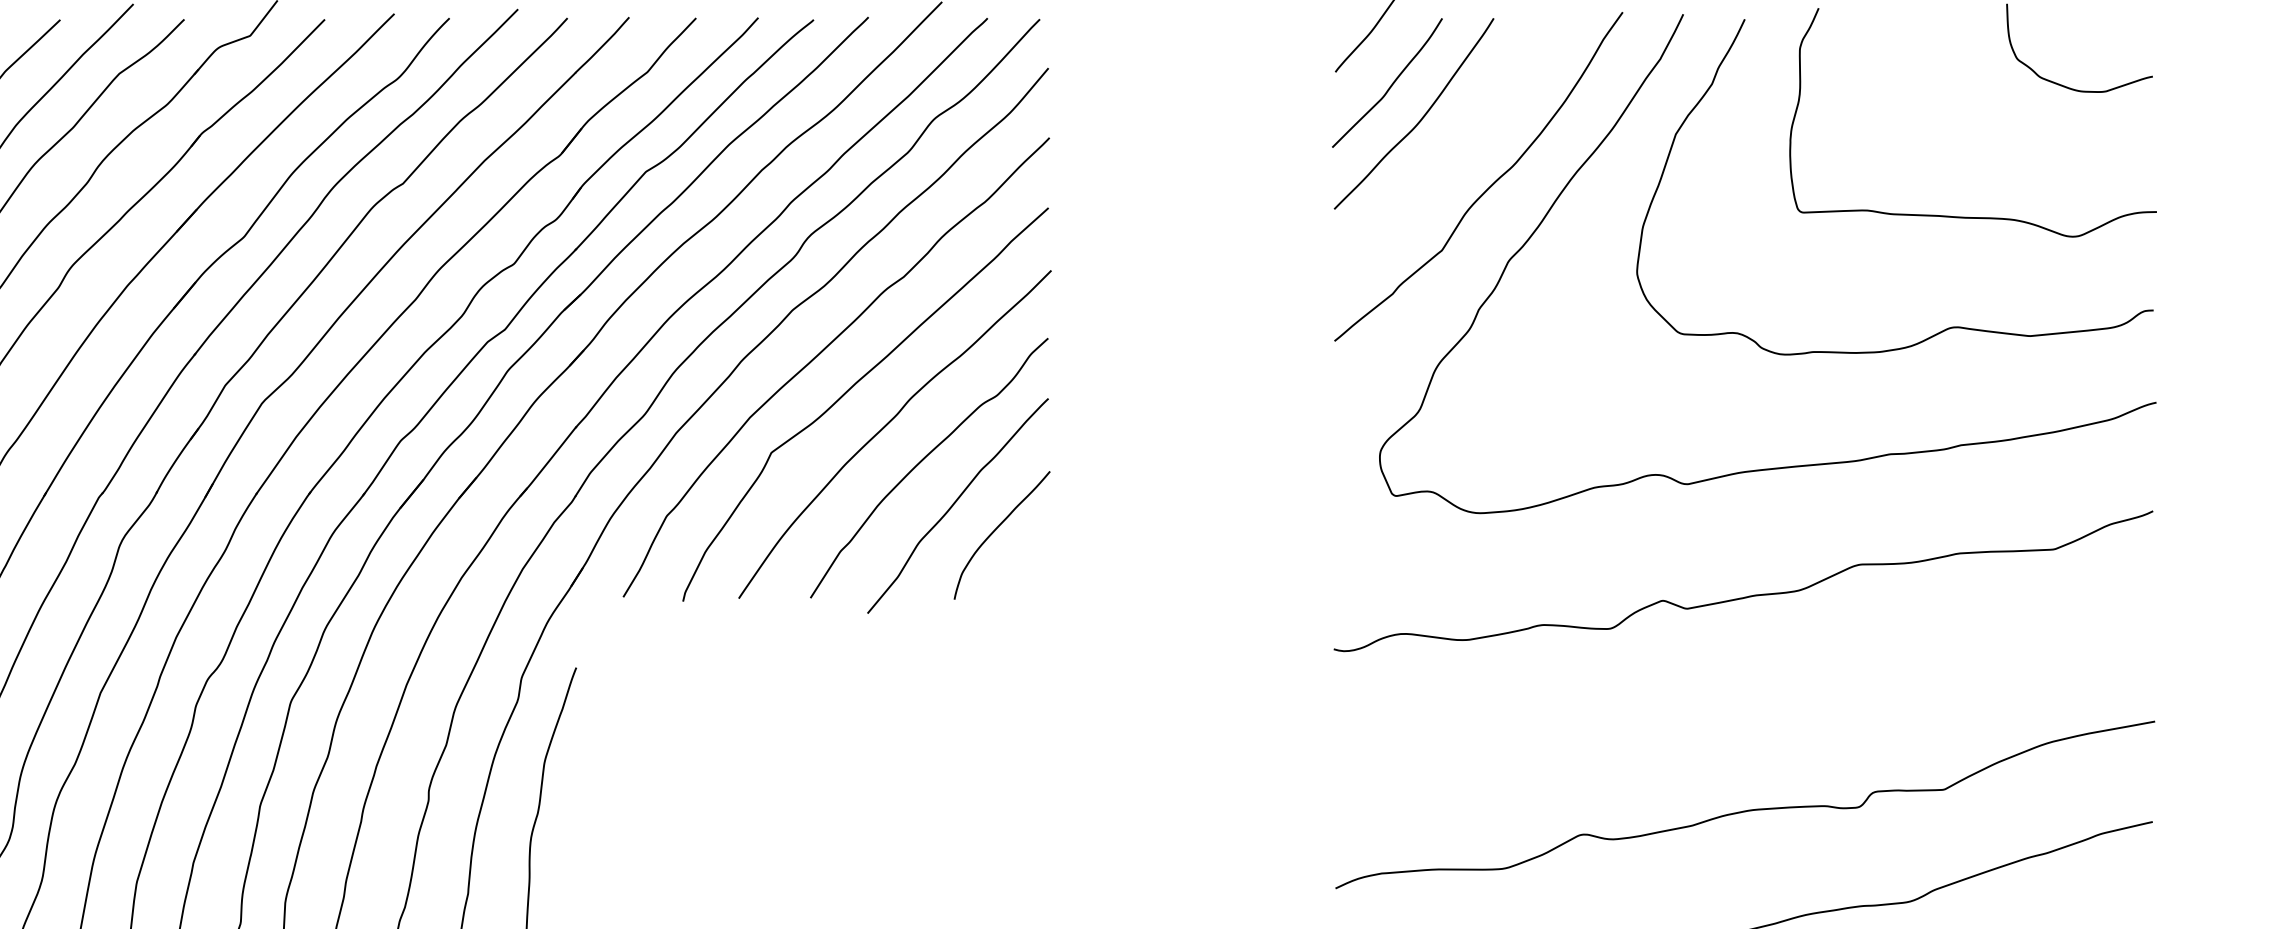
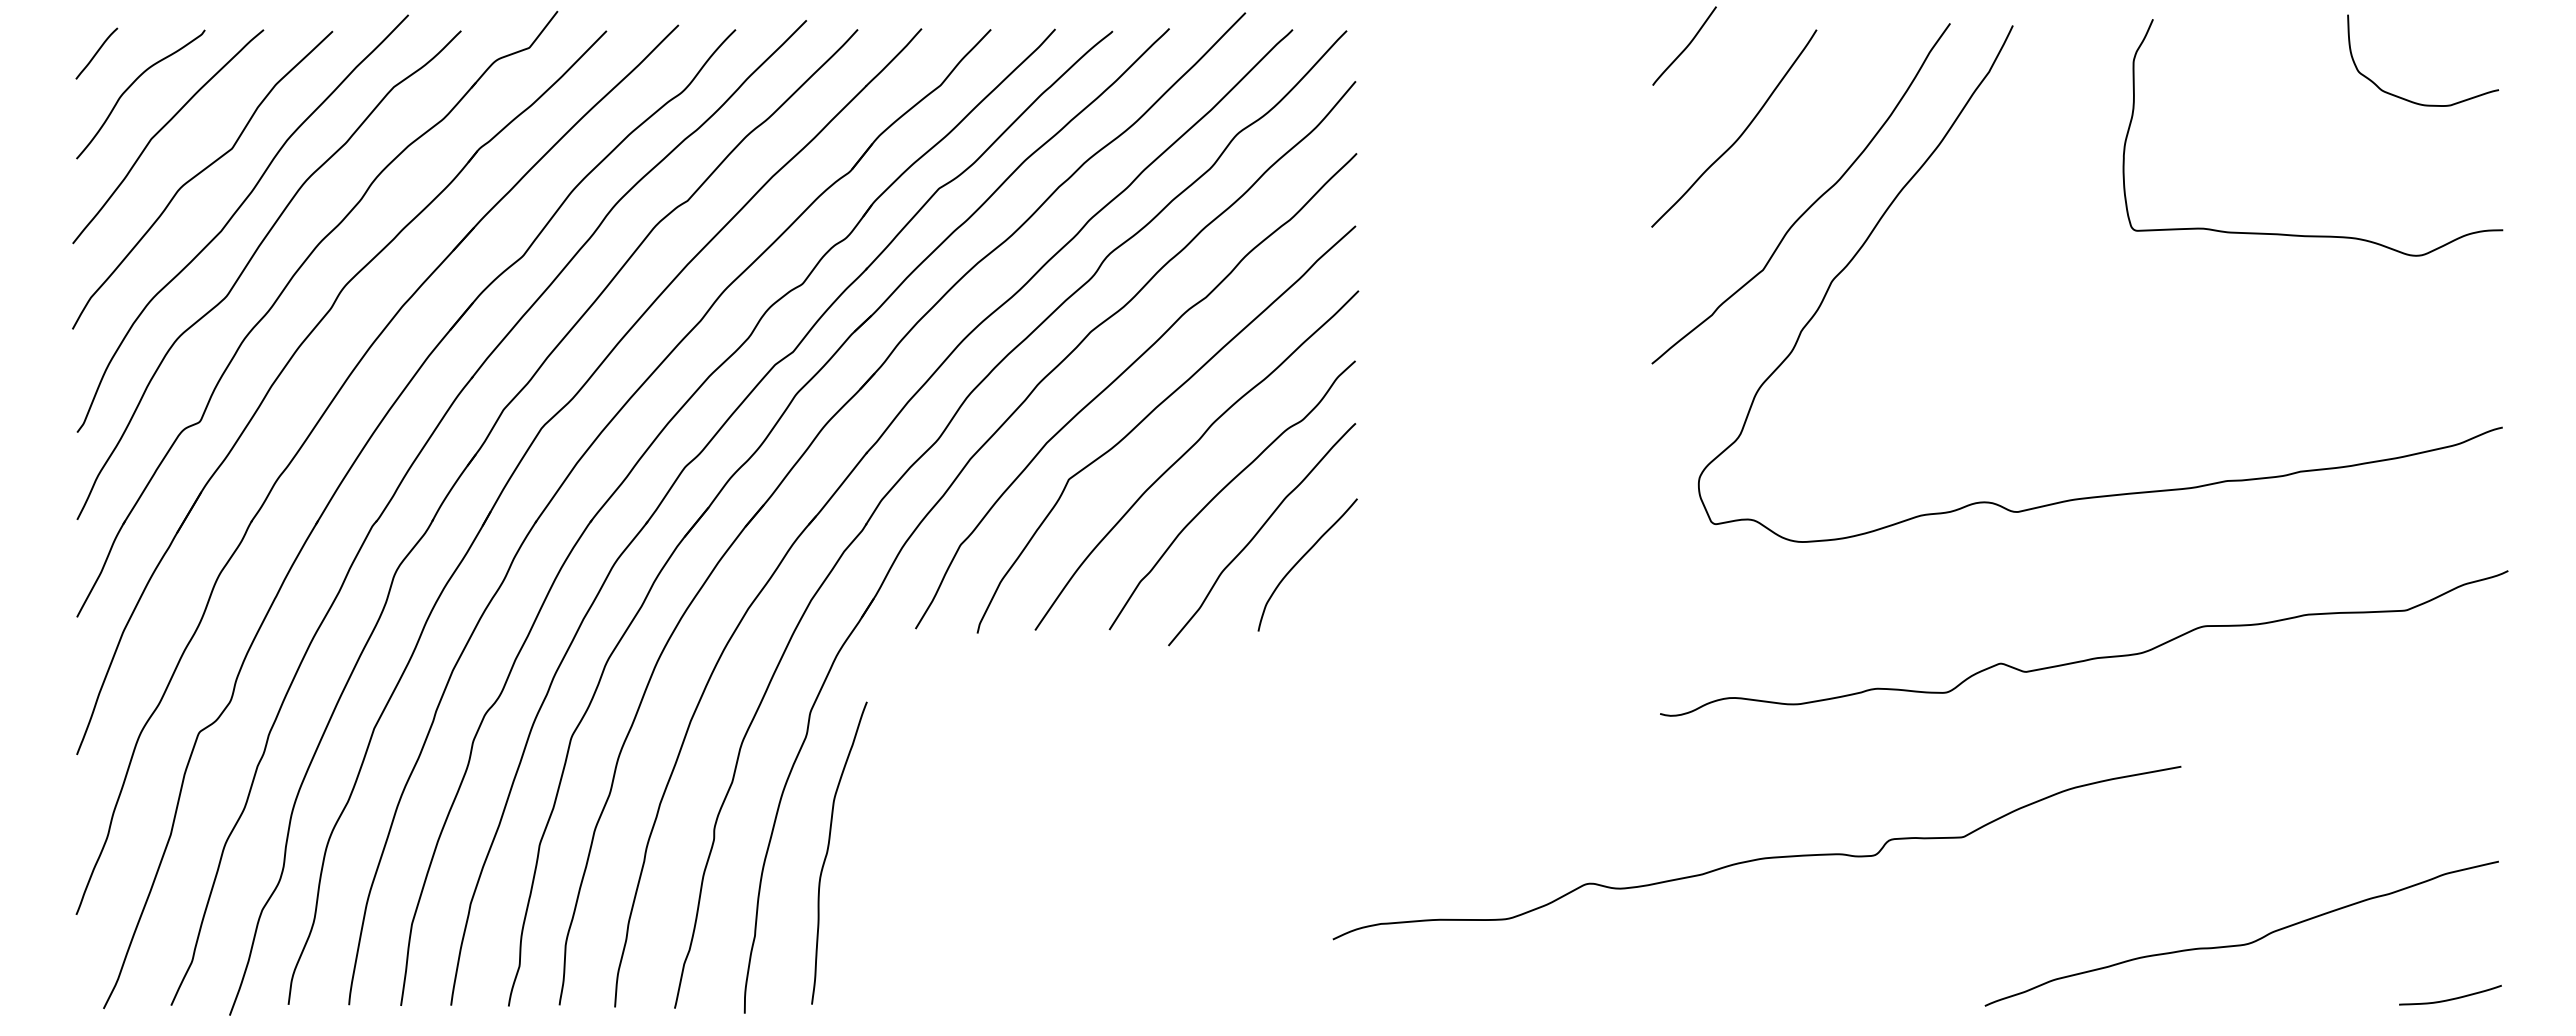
curve: (1390, 85) -> (1709, 99), removed
curve: (1946, 328) -> (2285, 350), removed
curve: (1747, 595) -> (2088, 658), moved
curve: (1744, 810) -> (1756, 858), moved

